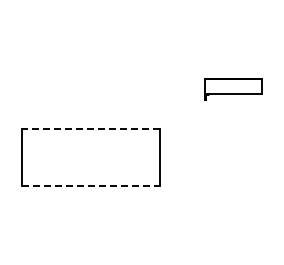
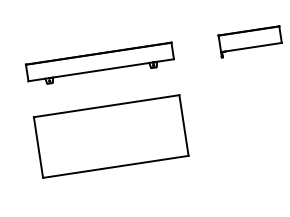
part: (90, 89) -> (100, 65), added
line: (90, 128) -> (106, 106), dashed -> solid
line: (91, 186) -> (116, 166), dashed -> solid

